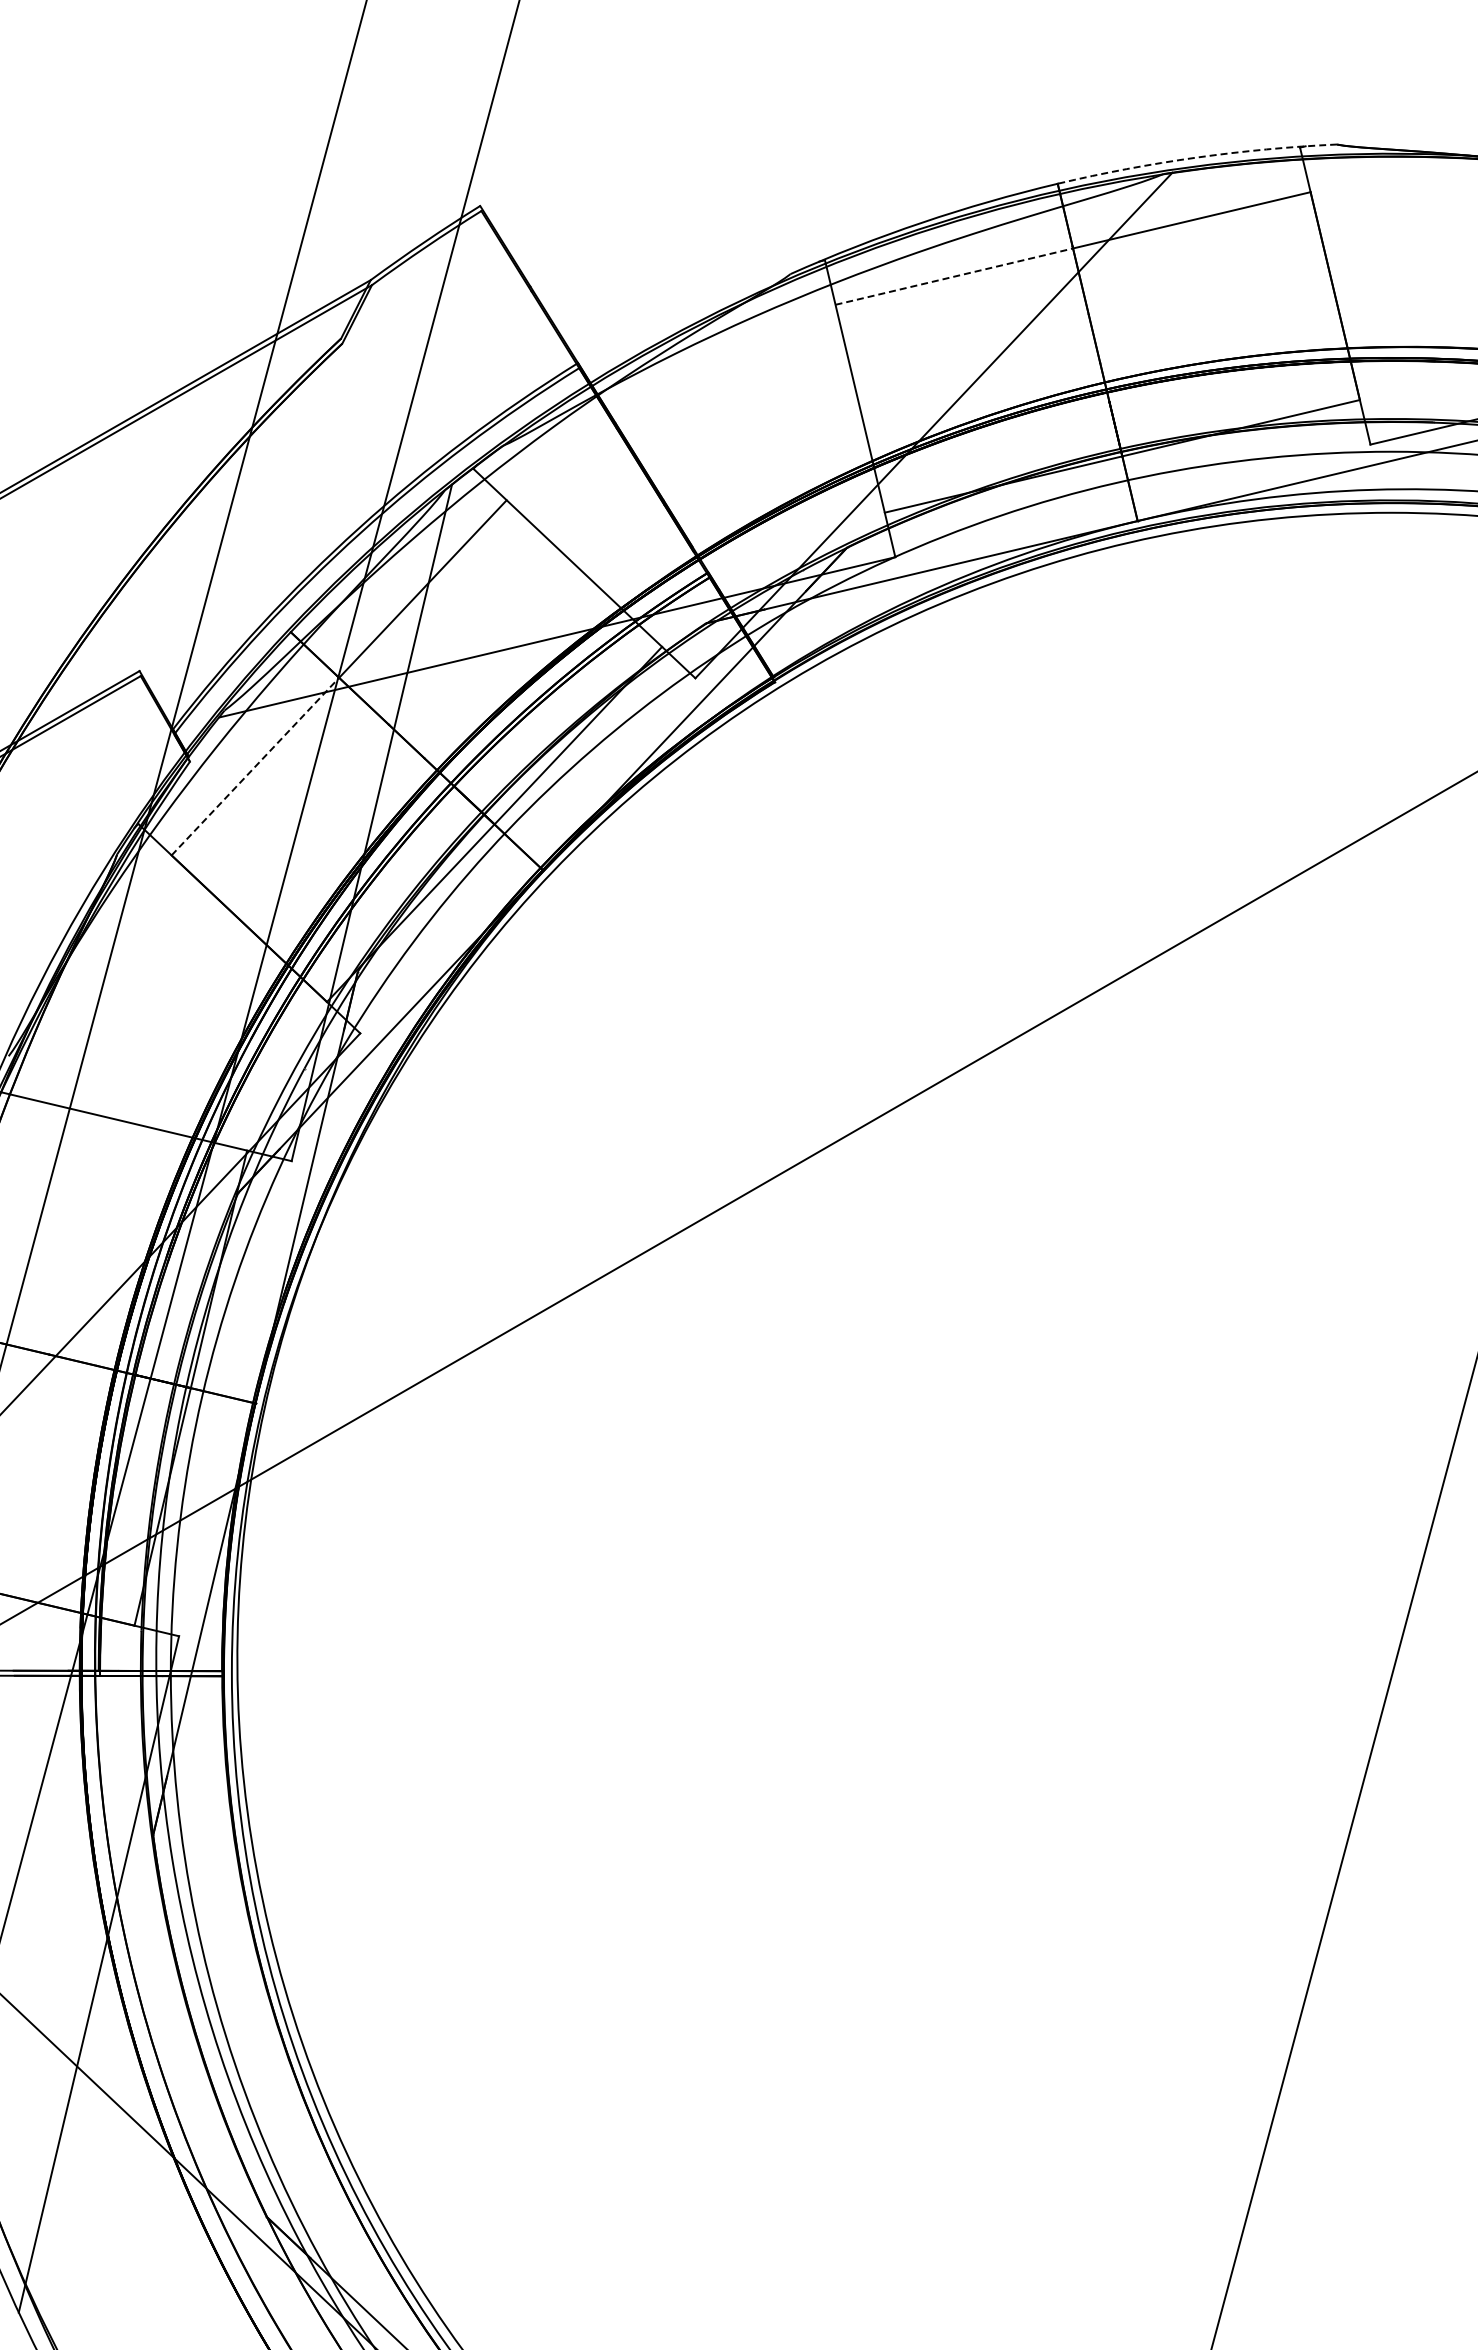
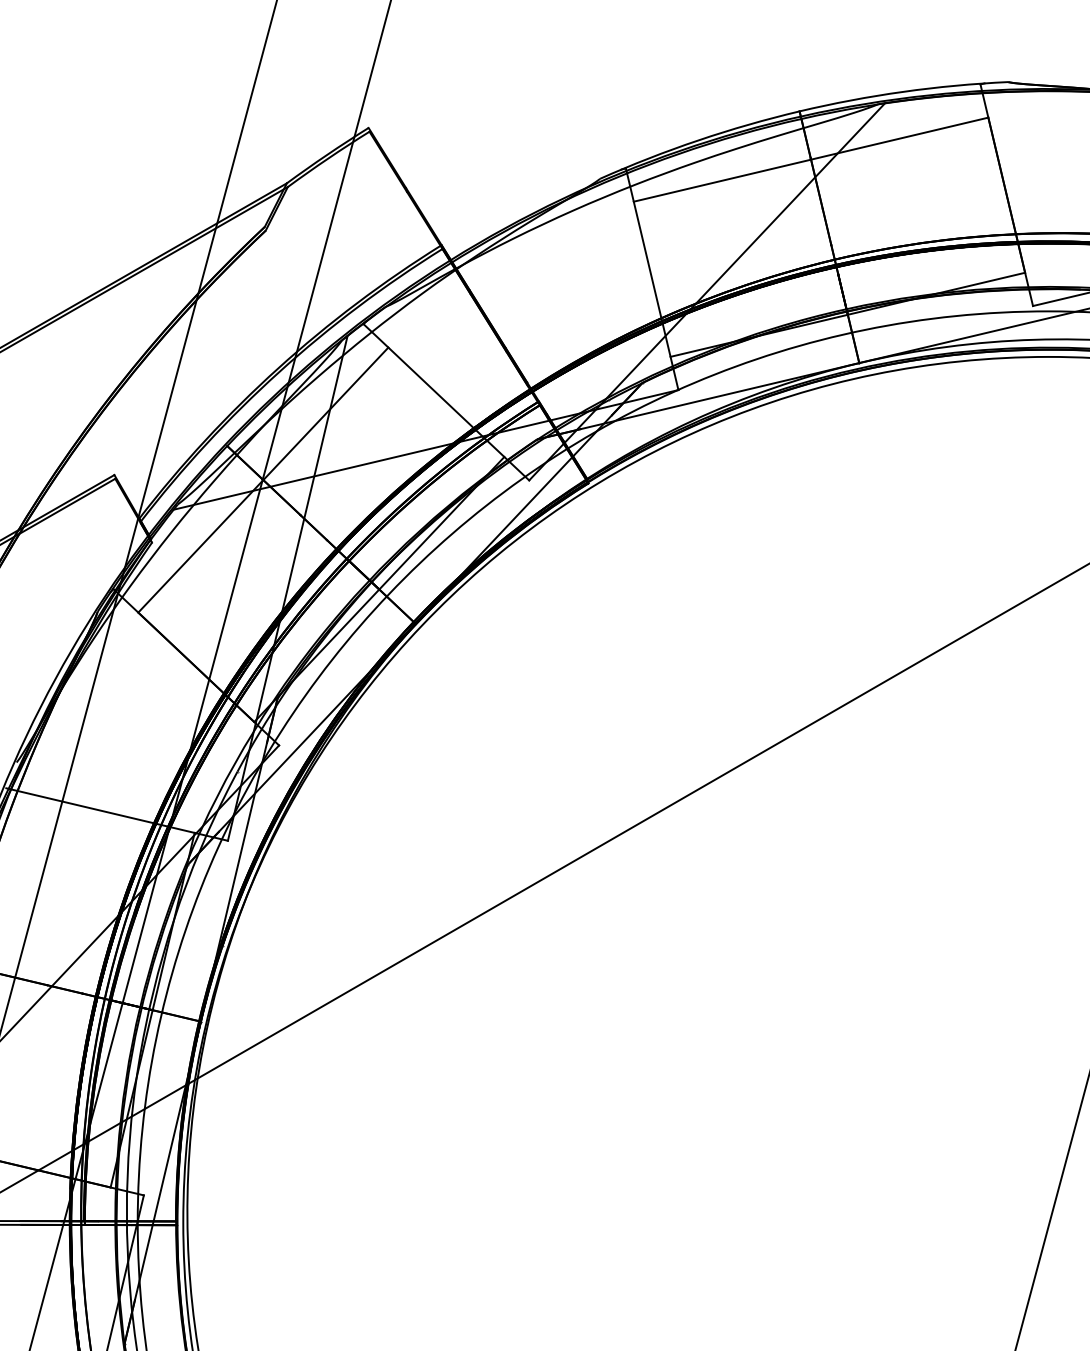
arc: (1196, 157) -> (903, 91), dashed -> solid
line: (954, 276) -> (722, 180), dashed -> solid
line: (255, 766) -> (200, 546), dashed -> solid

